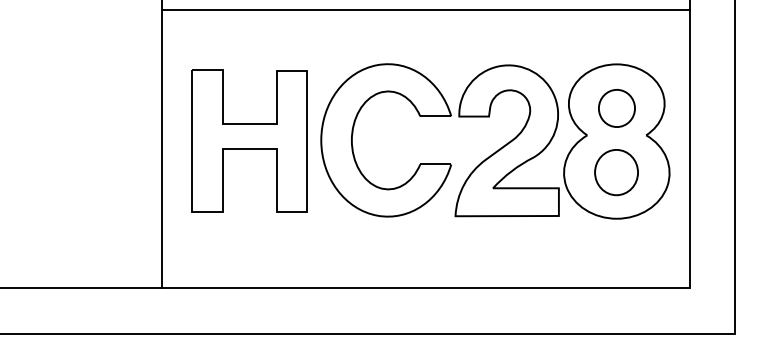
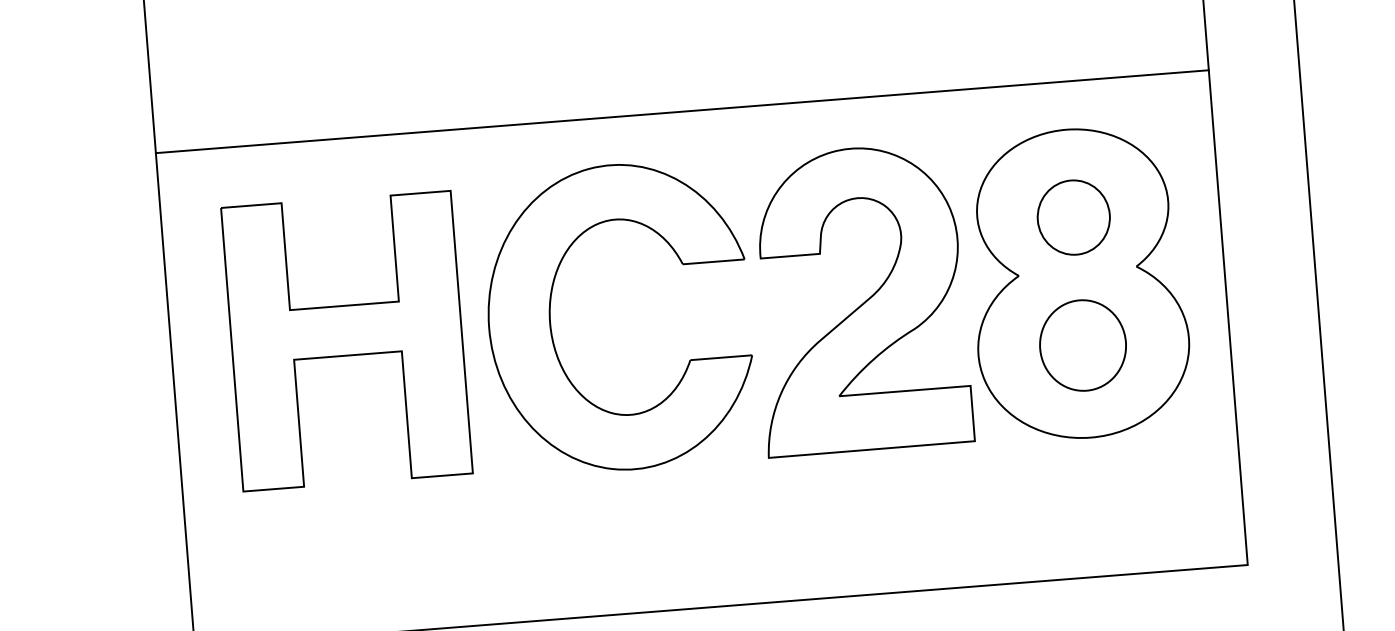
line: (426, 10) -> (683, 111), moved

